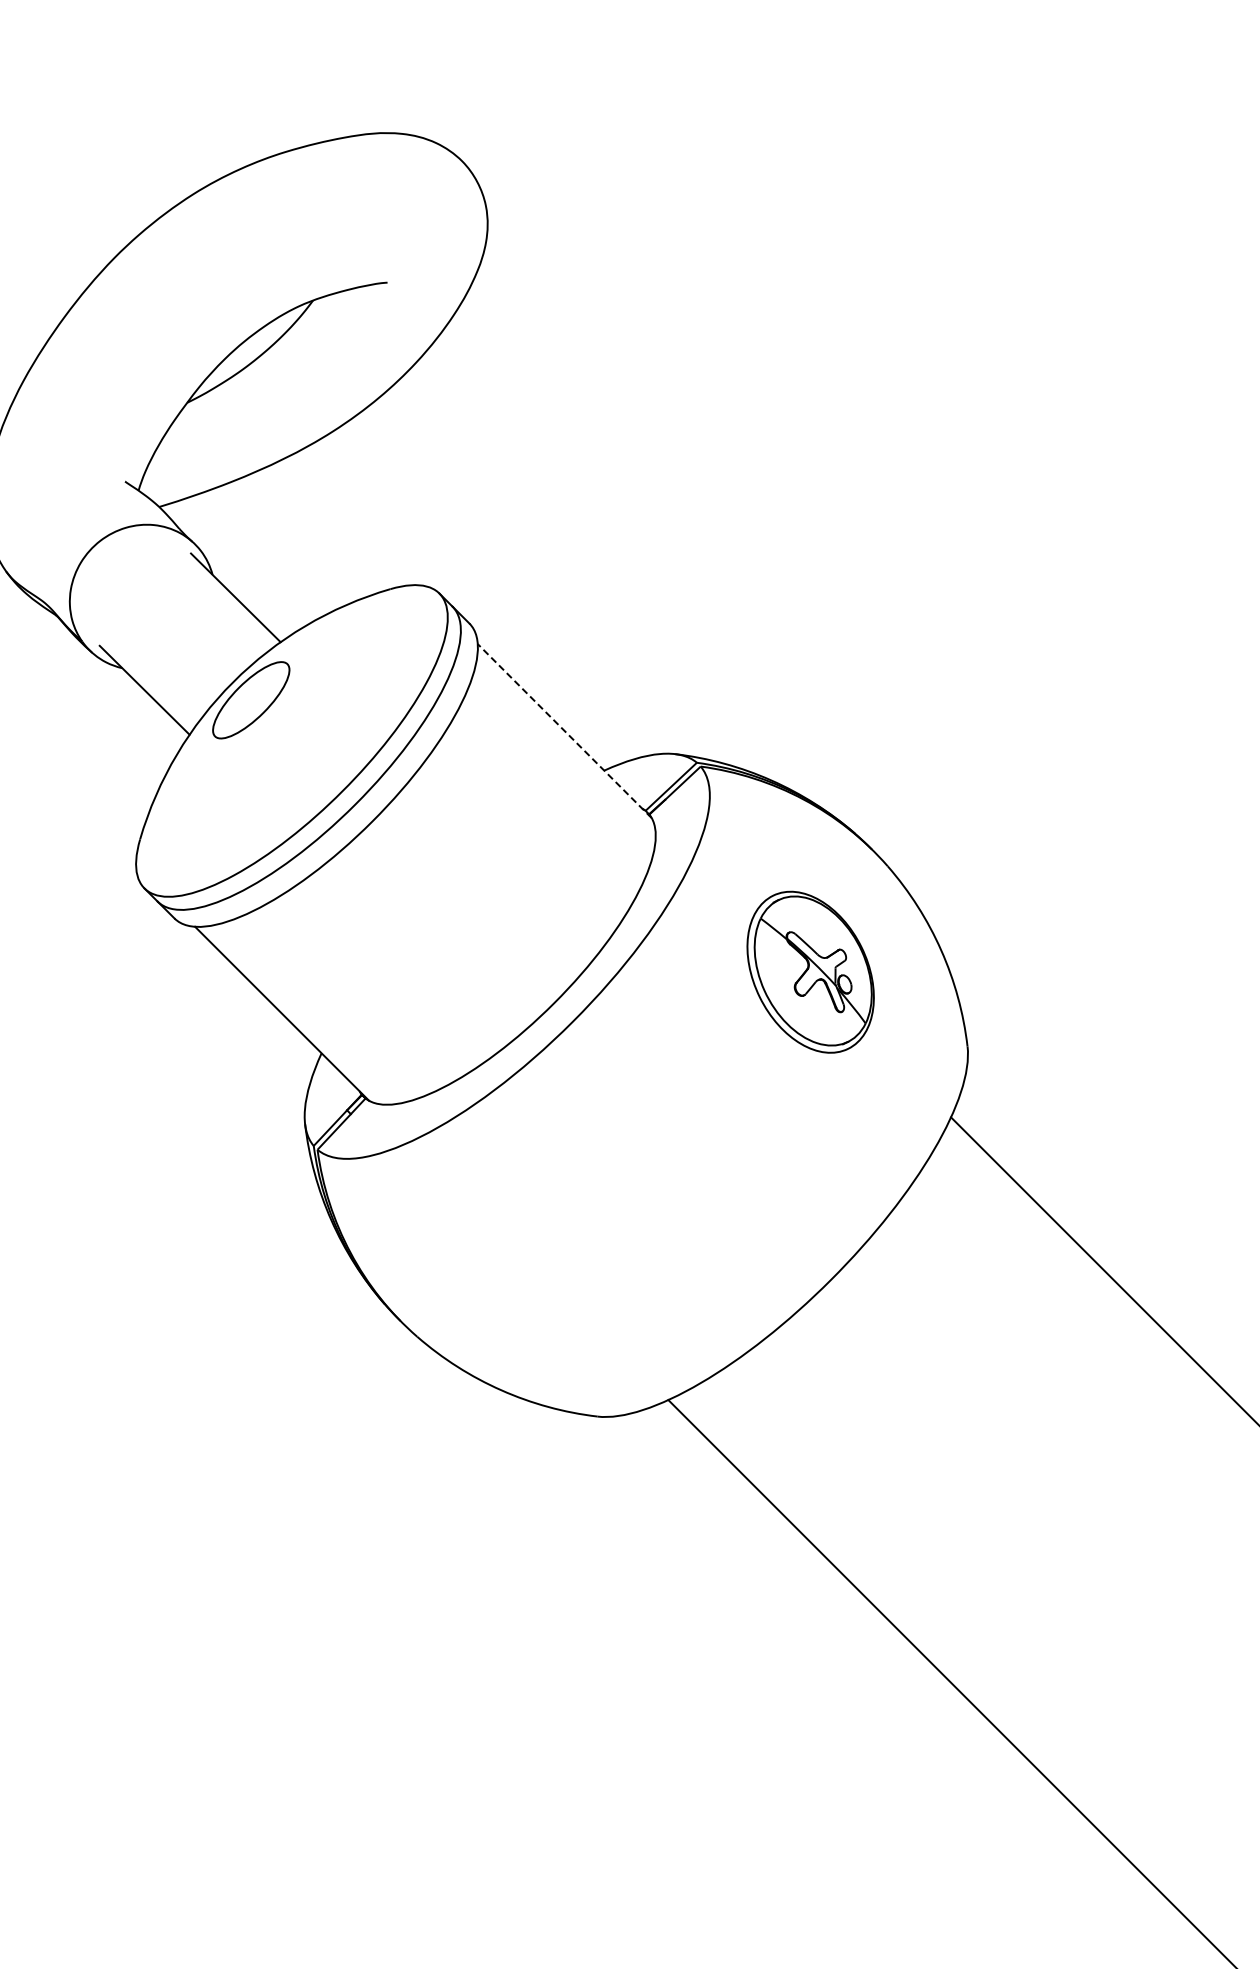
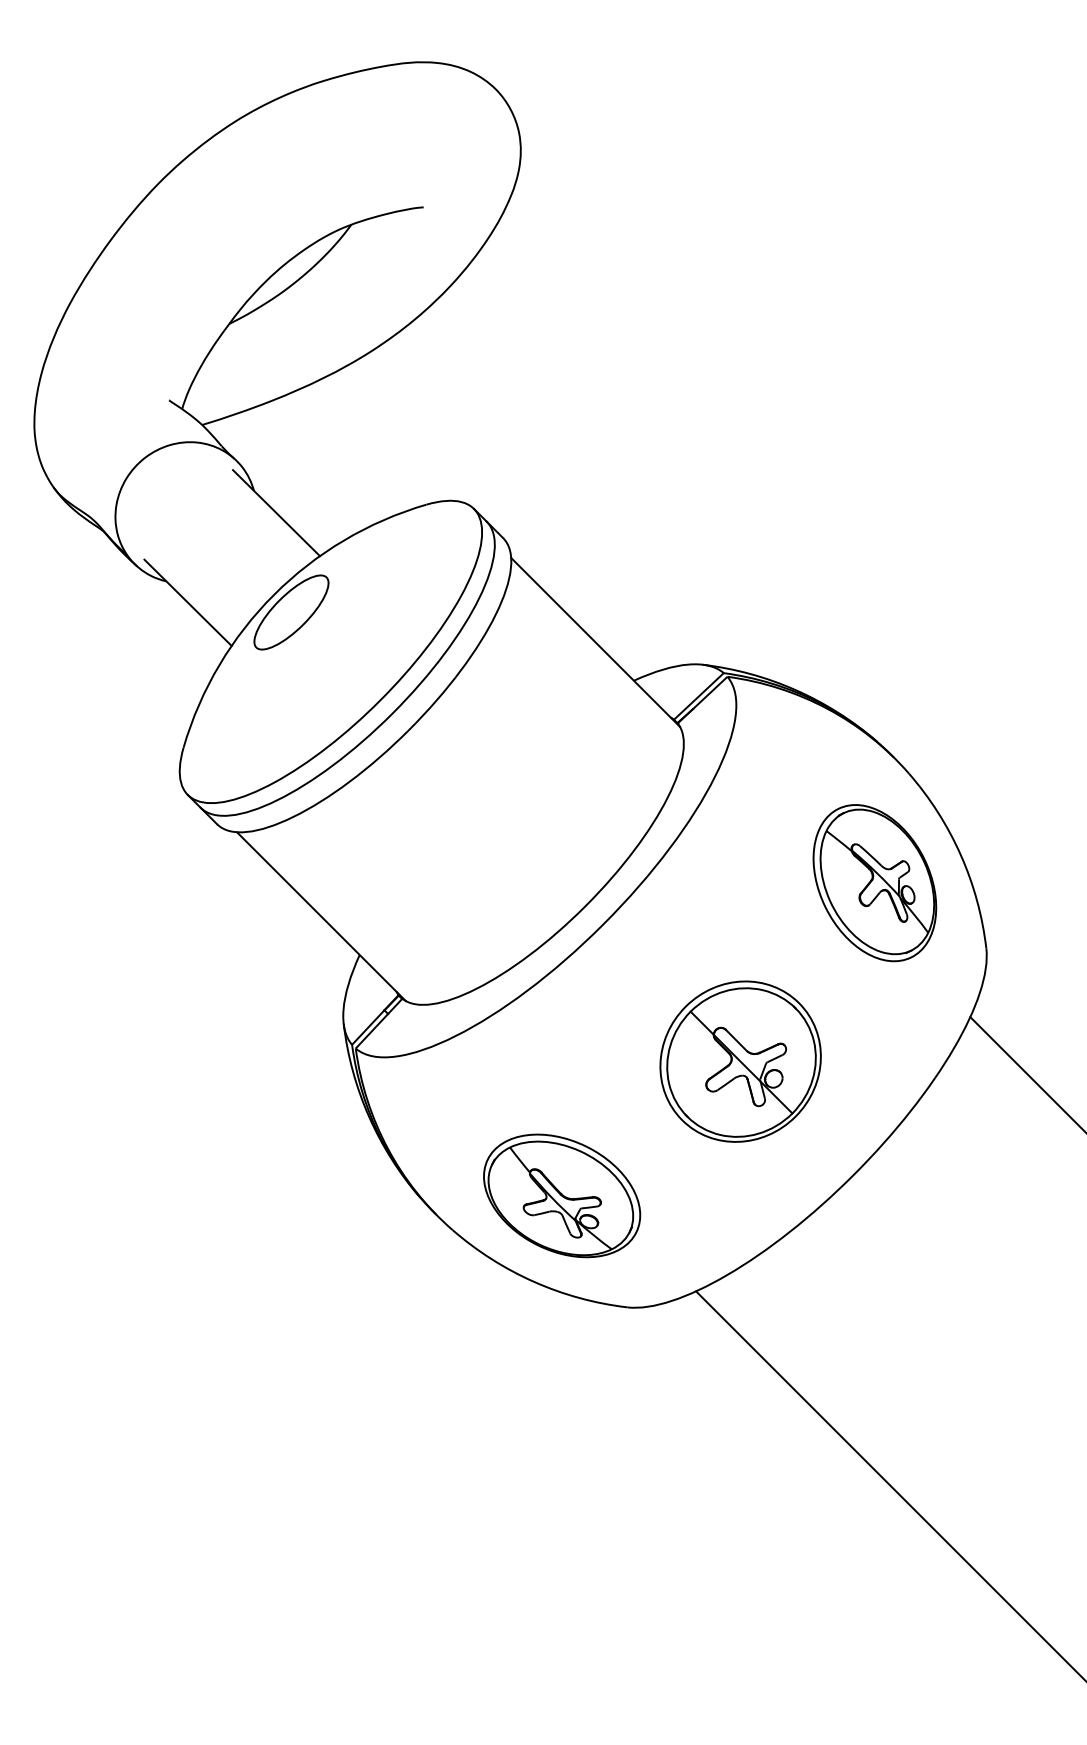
line: (564, 730) -> (595, 641), dashed -> solid
part: (810, 971) -> (874, 882), moved
part: (713, 1162) -> (739, 1060), added
part: (529, 1301) -> (561, 1195), added

